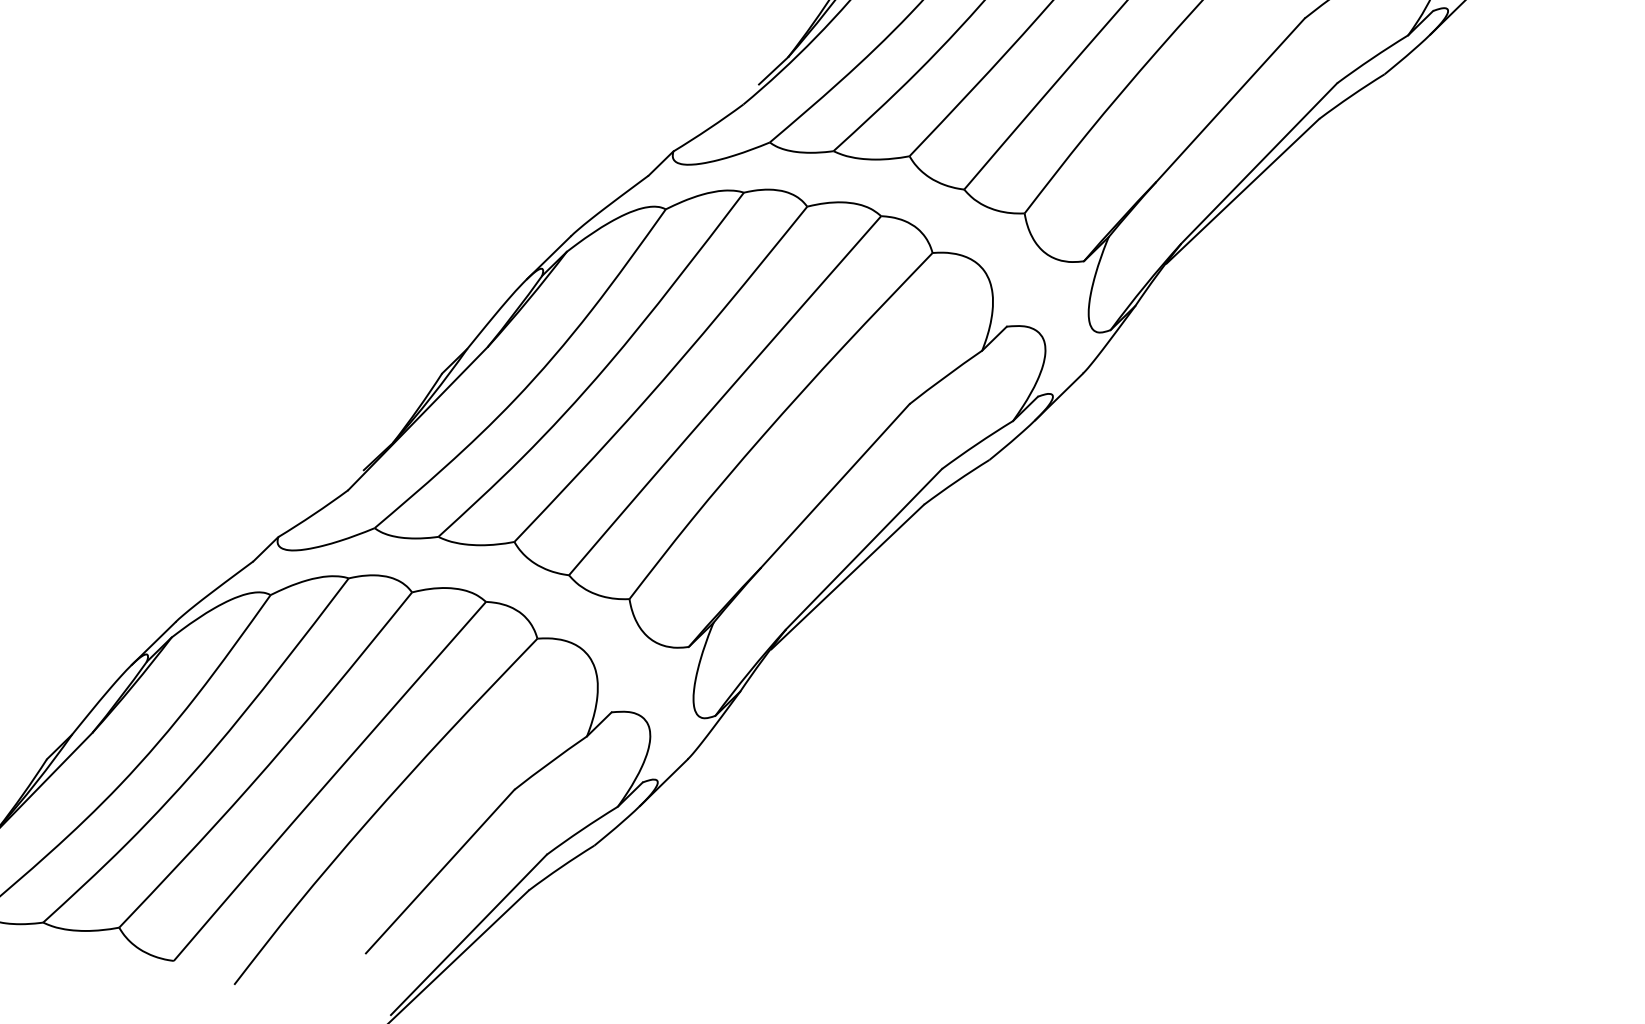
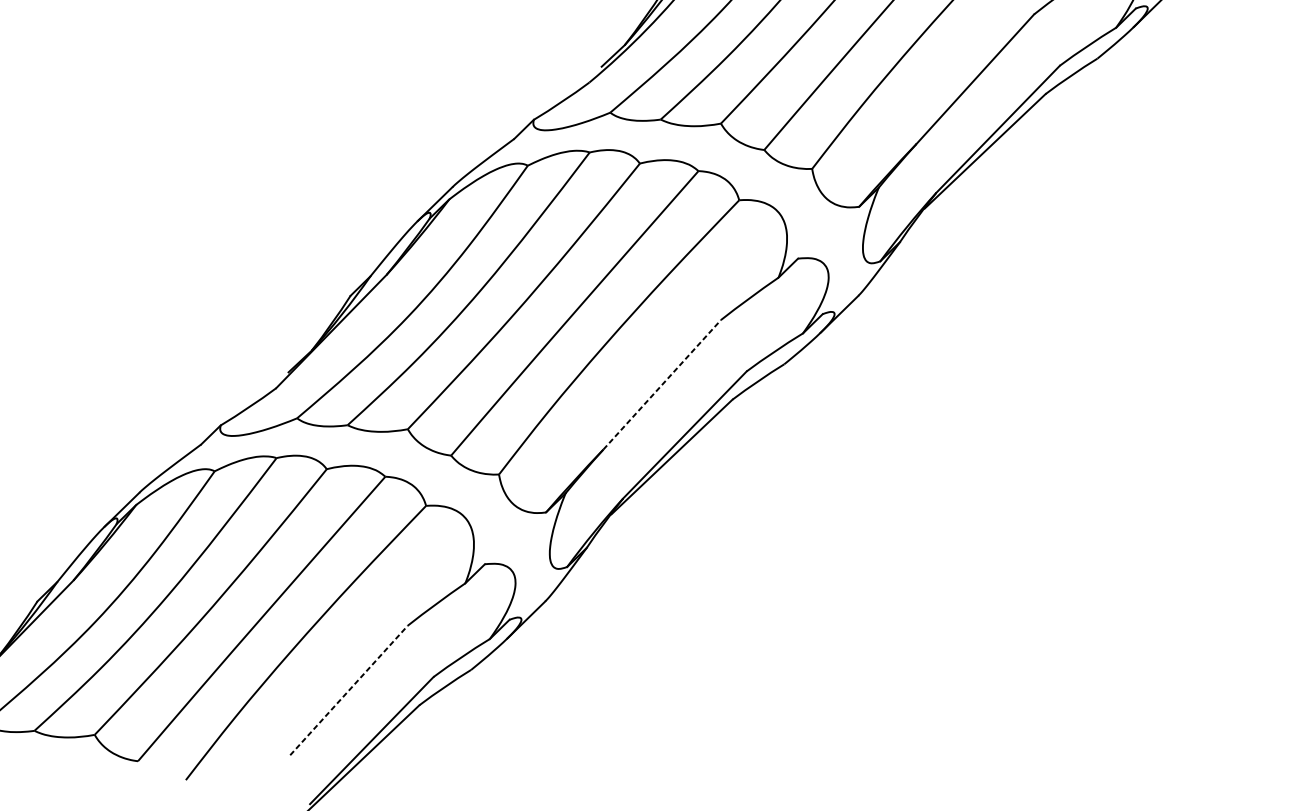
line: (835, 485) -> (662, 384), solid -> dashed
line: (440, 871) -> (349, 690), solid -> dashed

